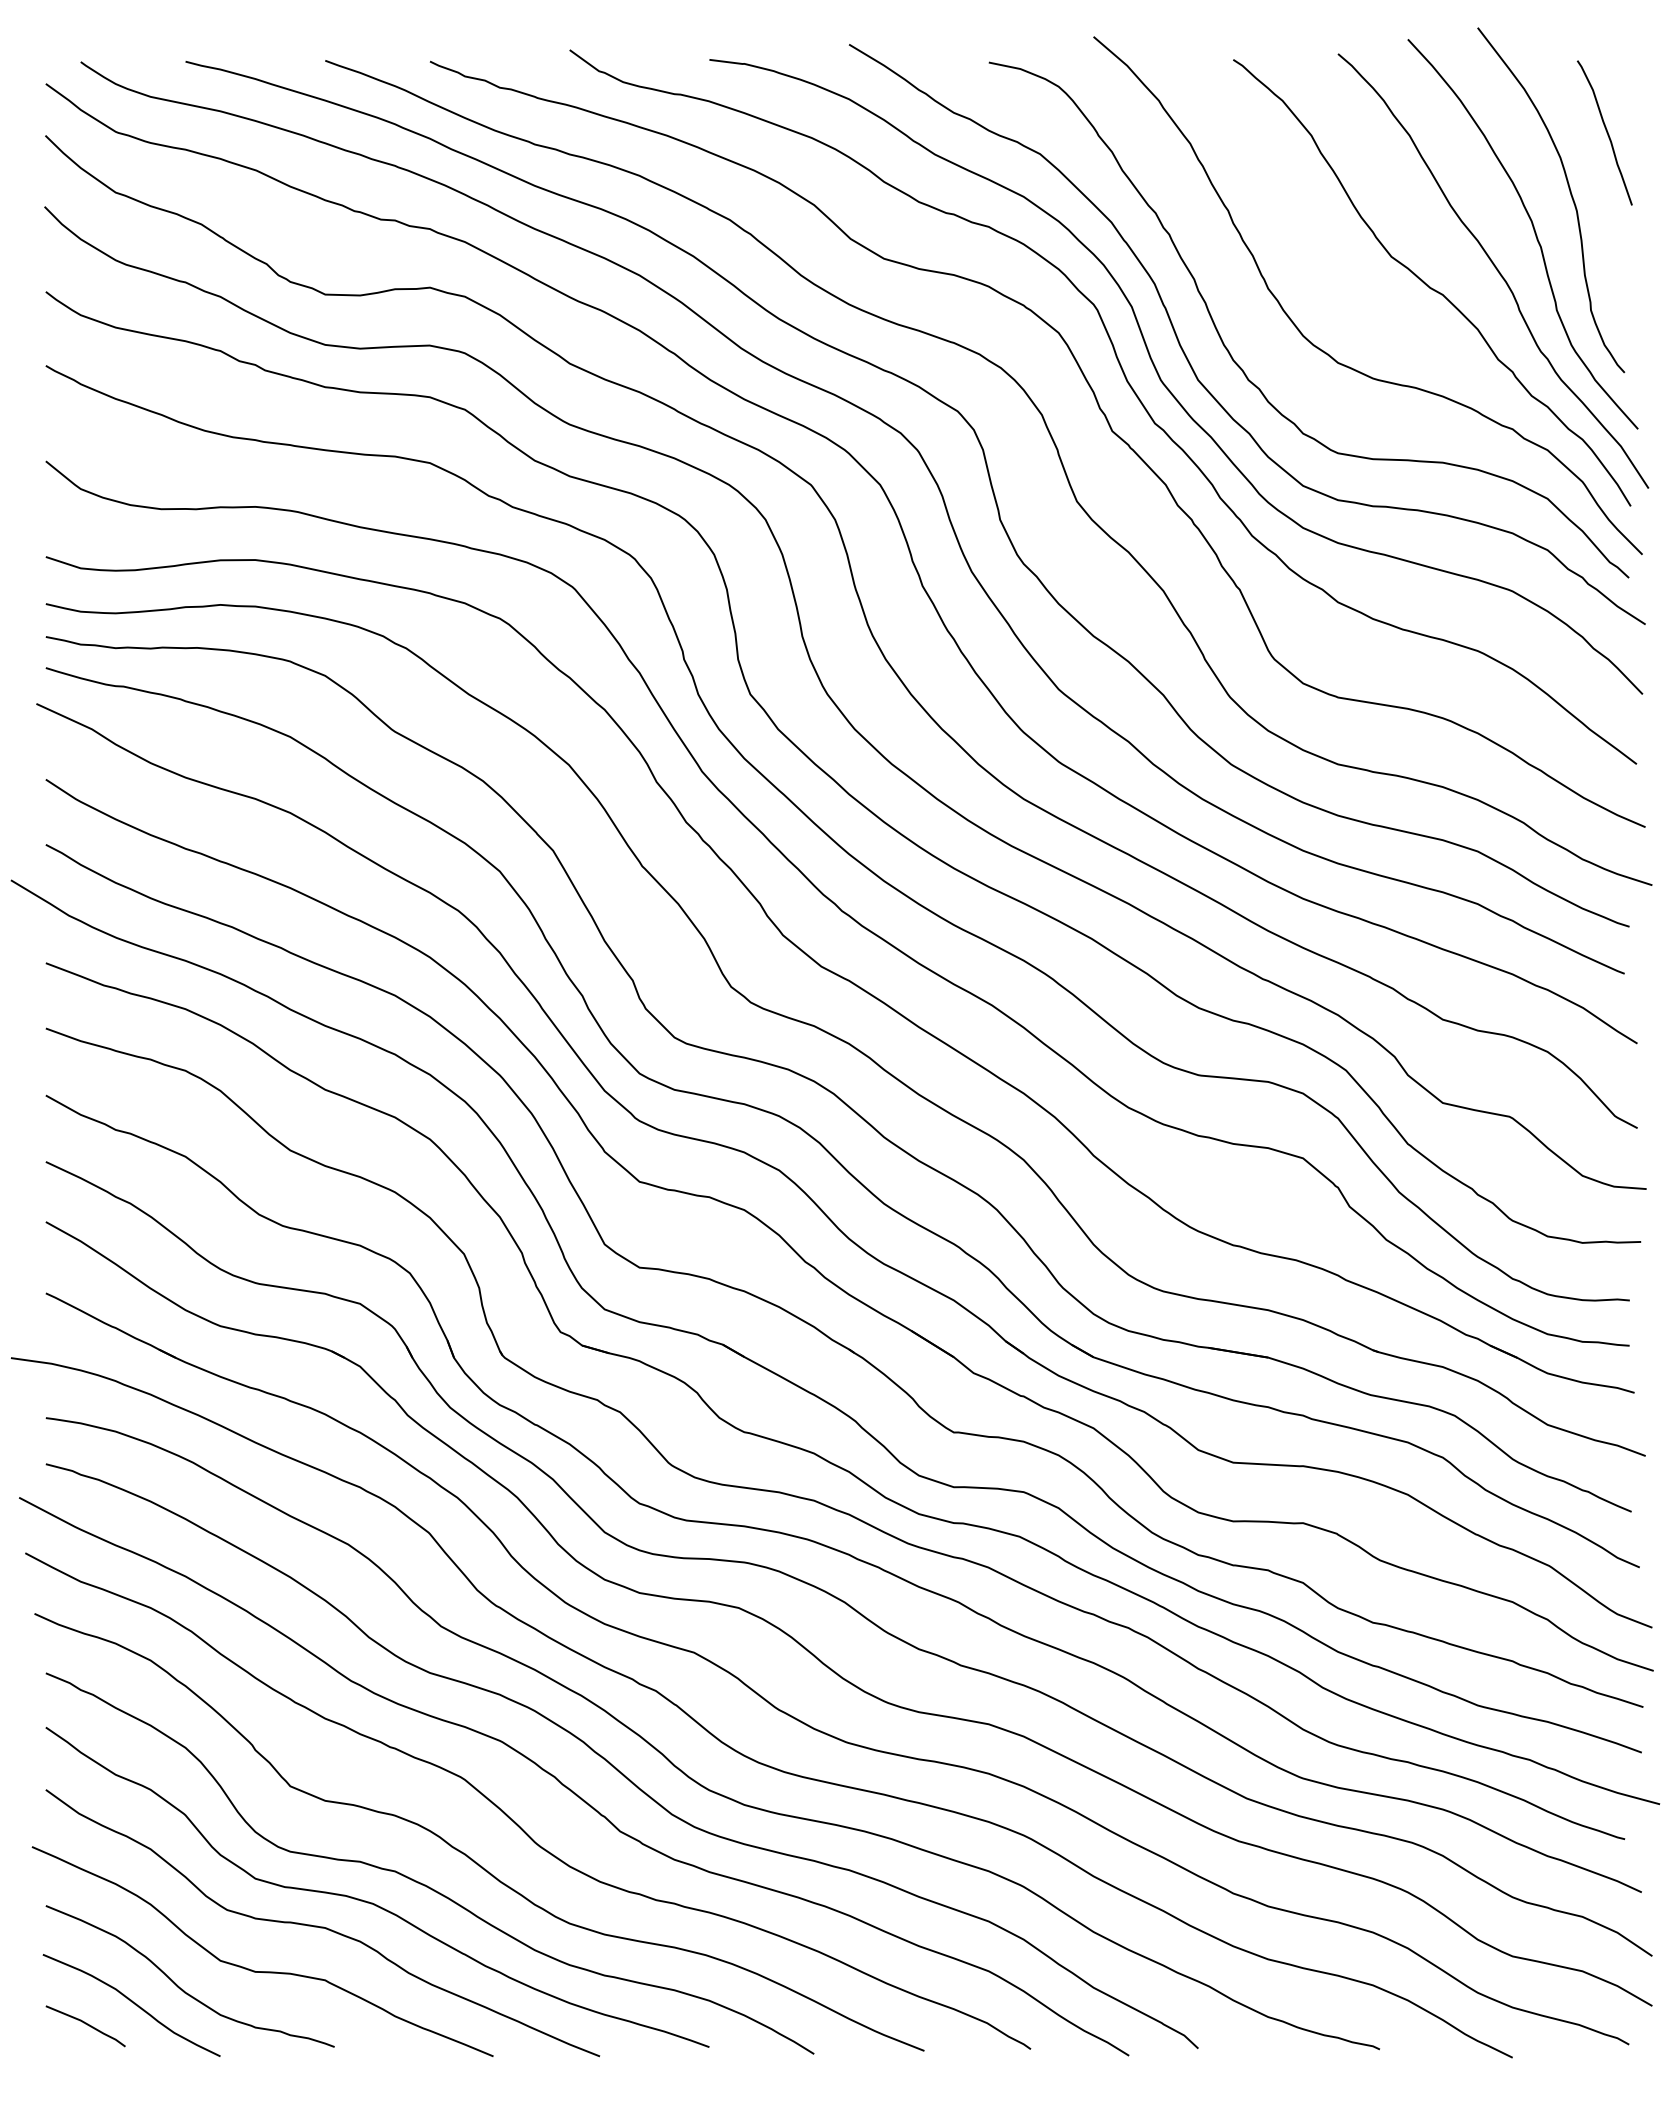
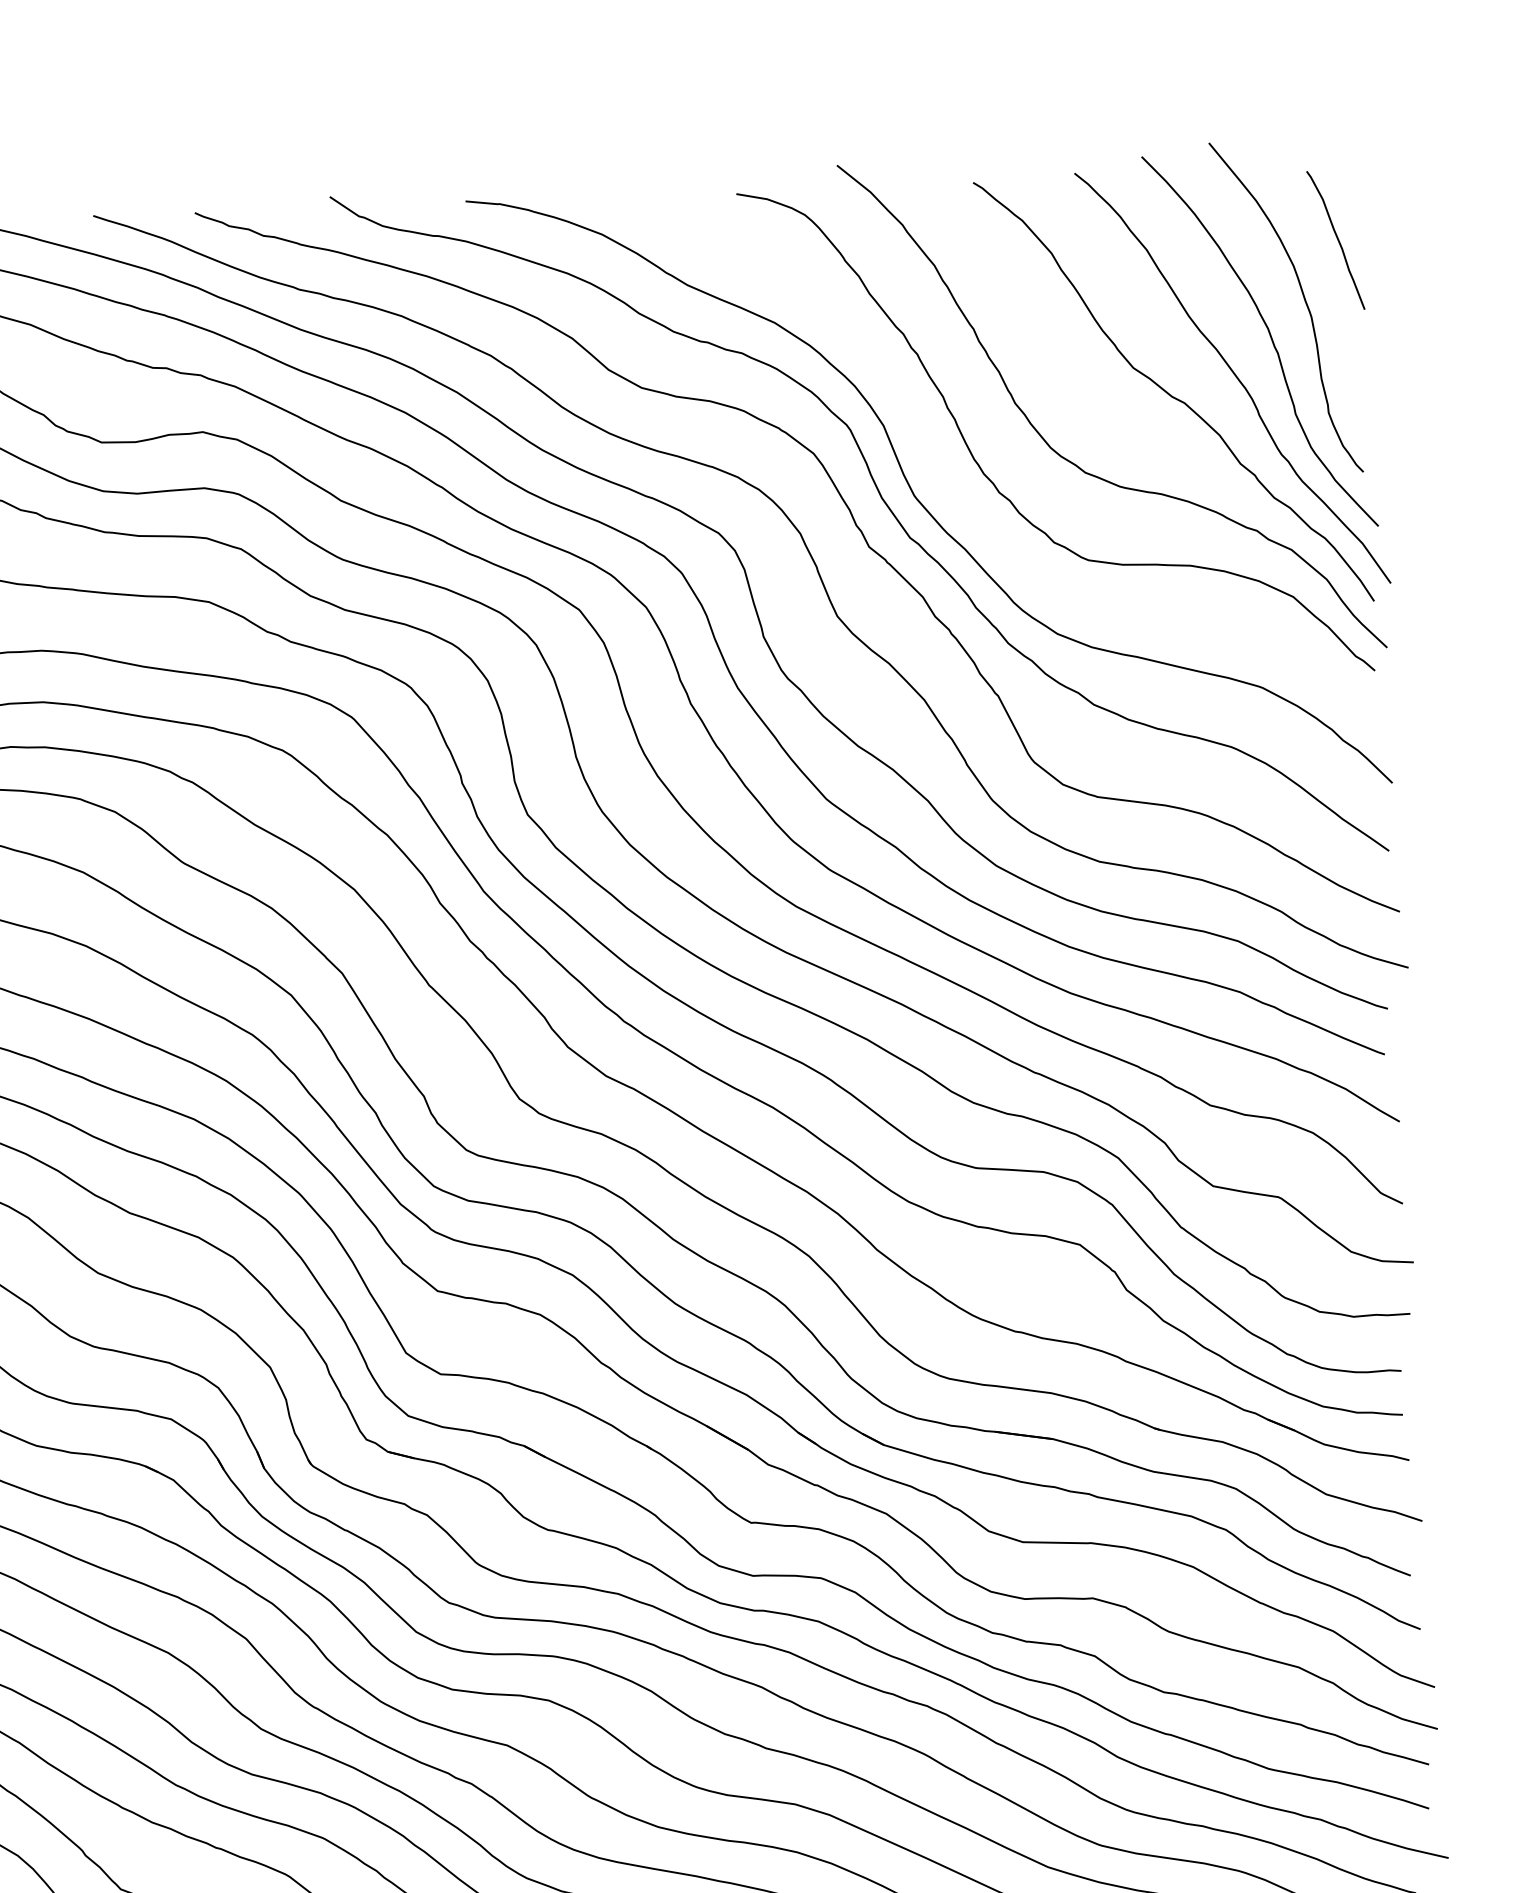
curve: (1190, 362) -> (942, 477), removed

